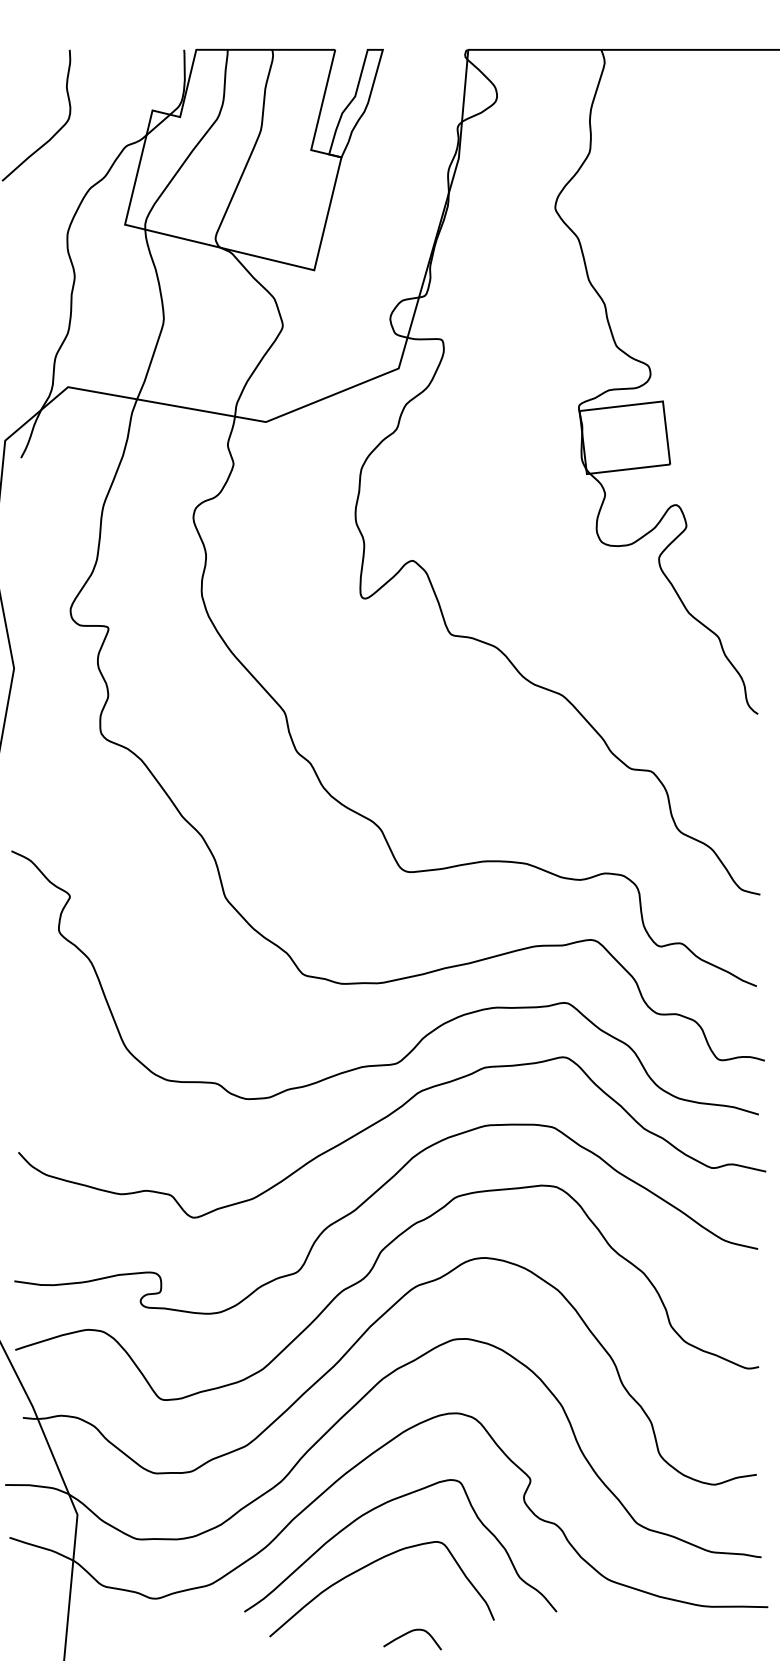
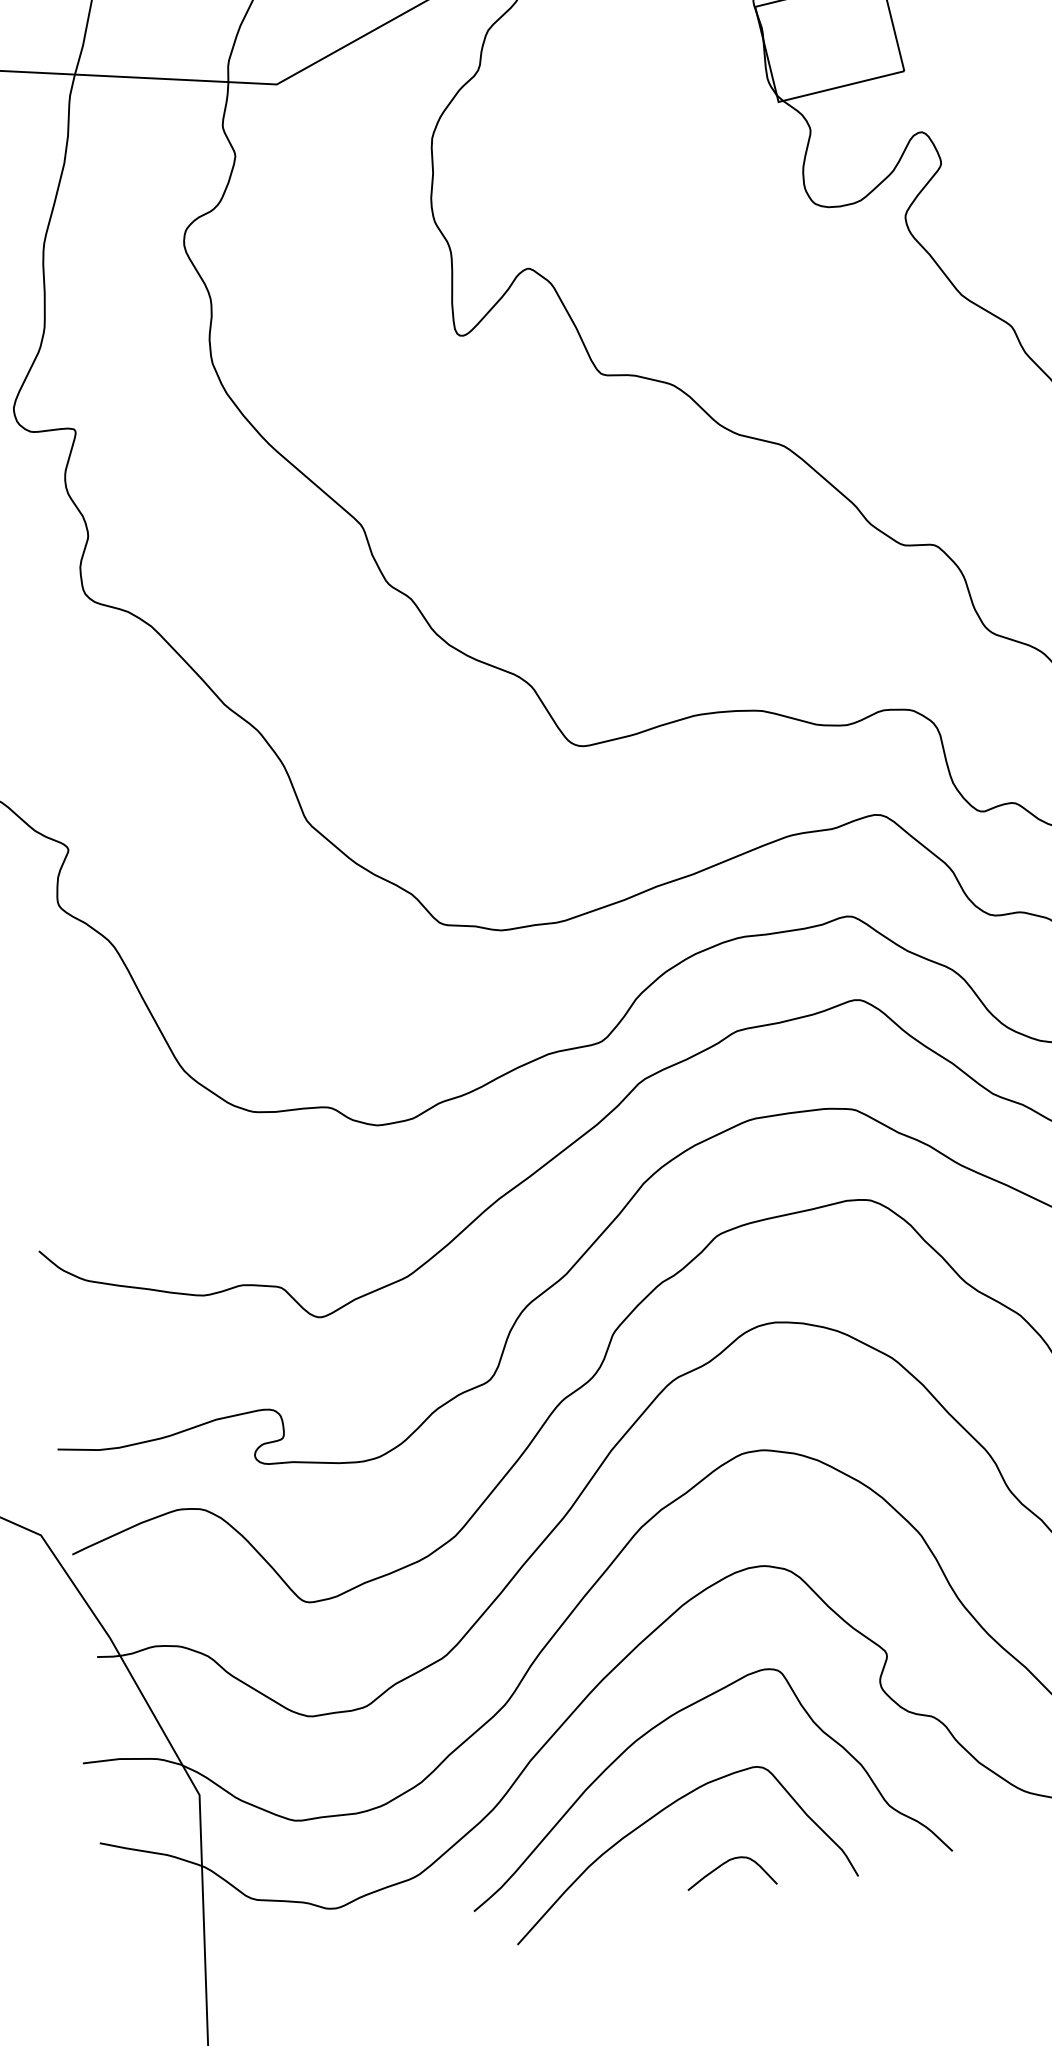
curve: (409, 1633) -> (725, 1865), moved

